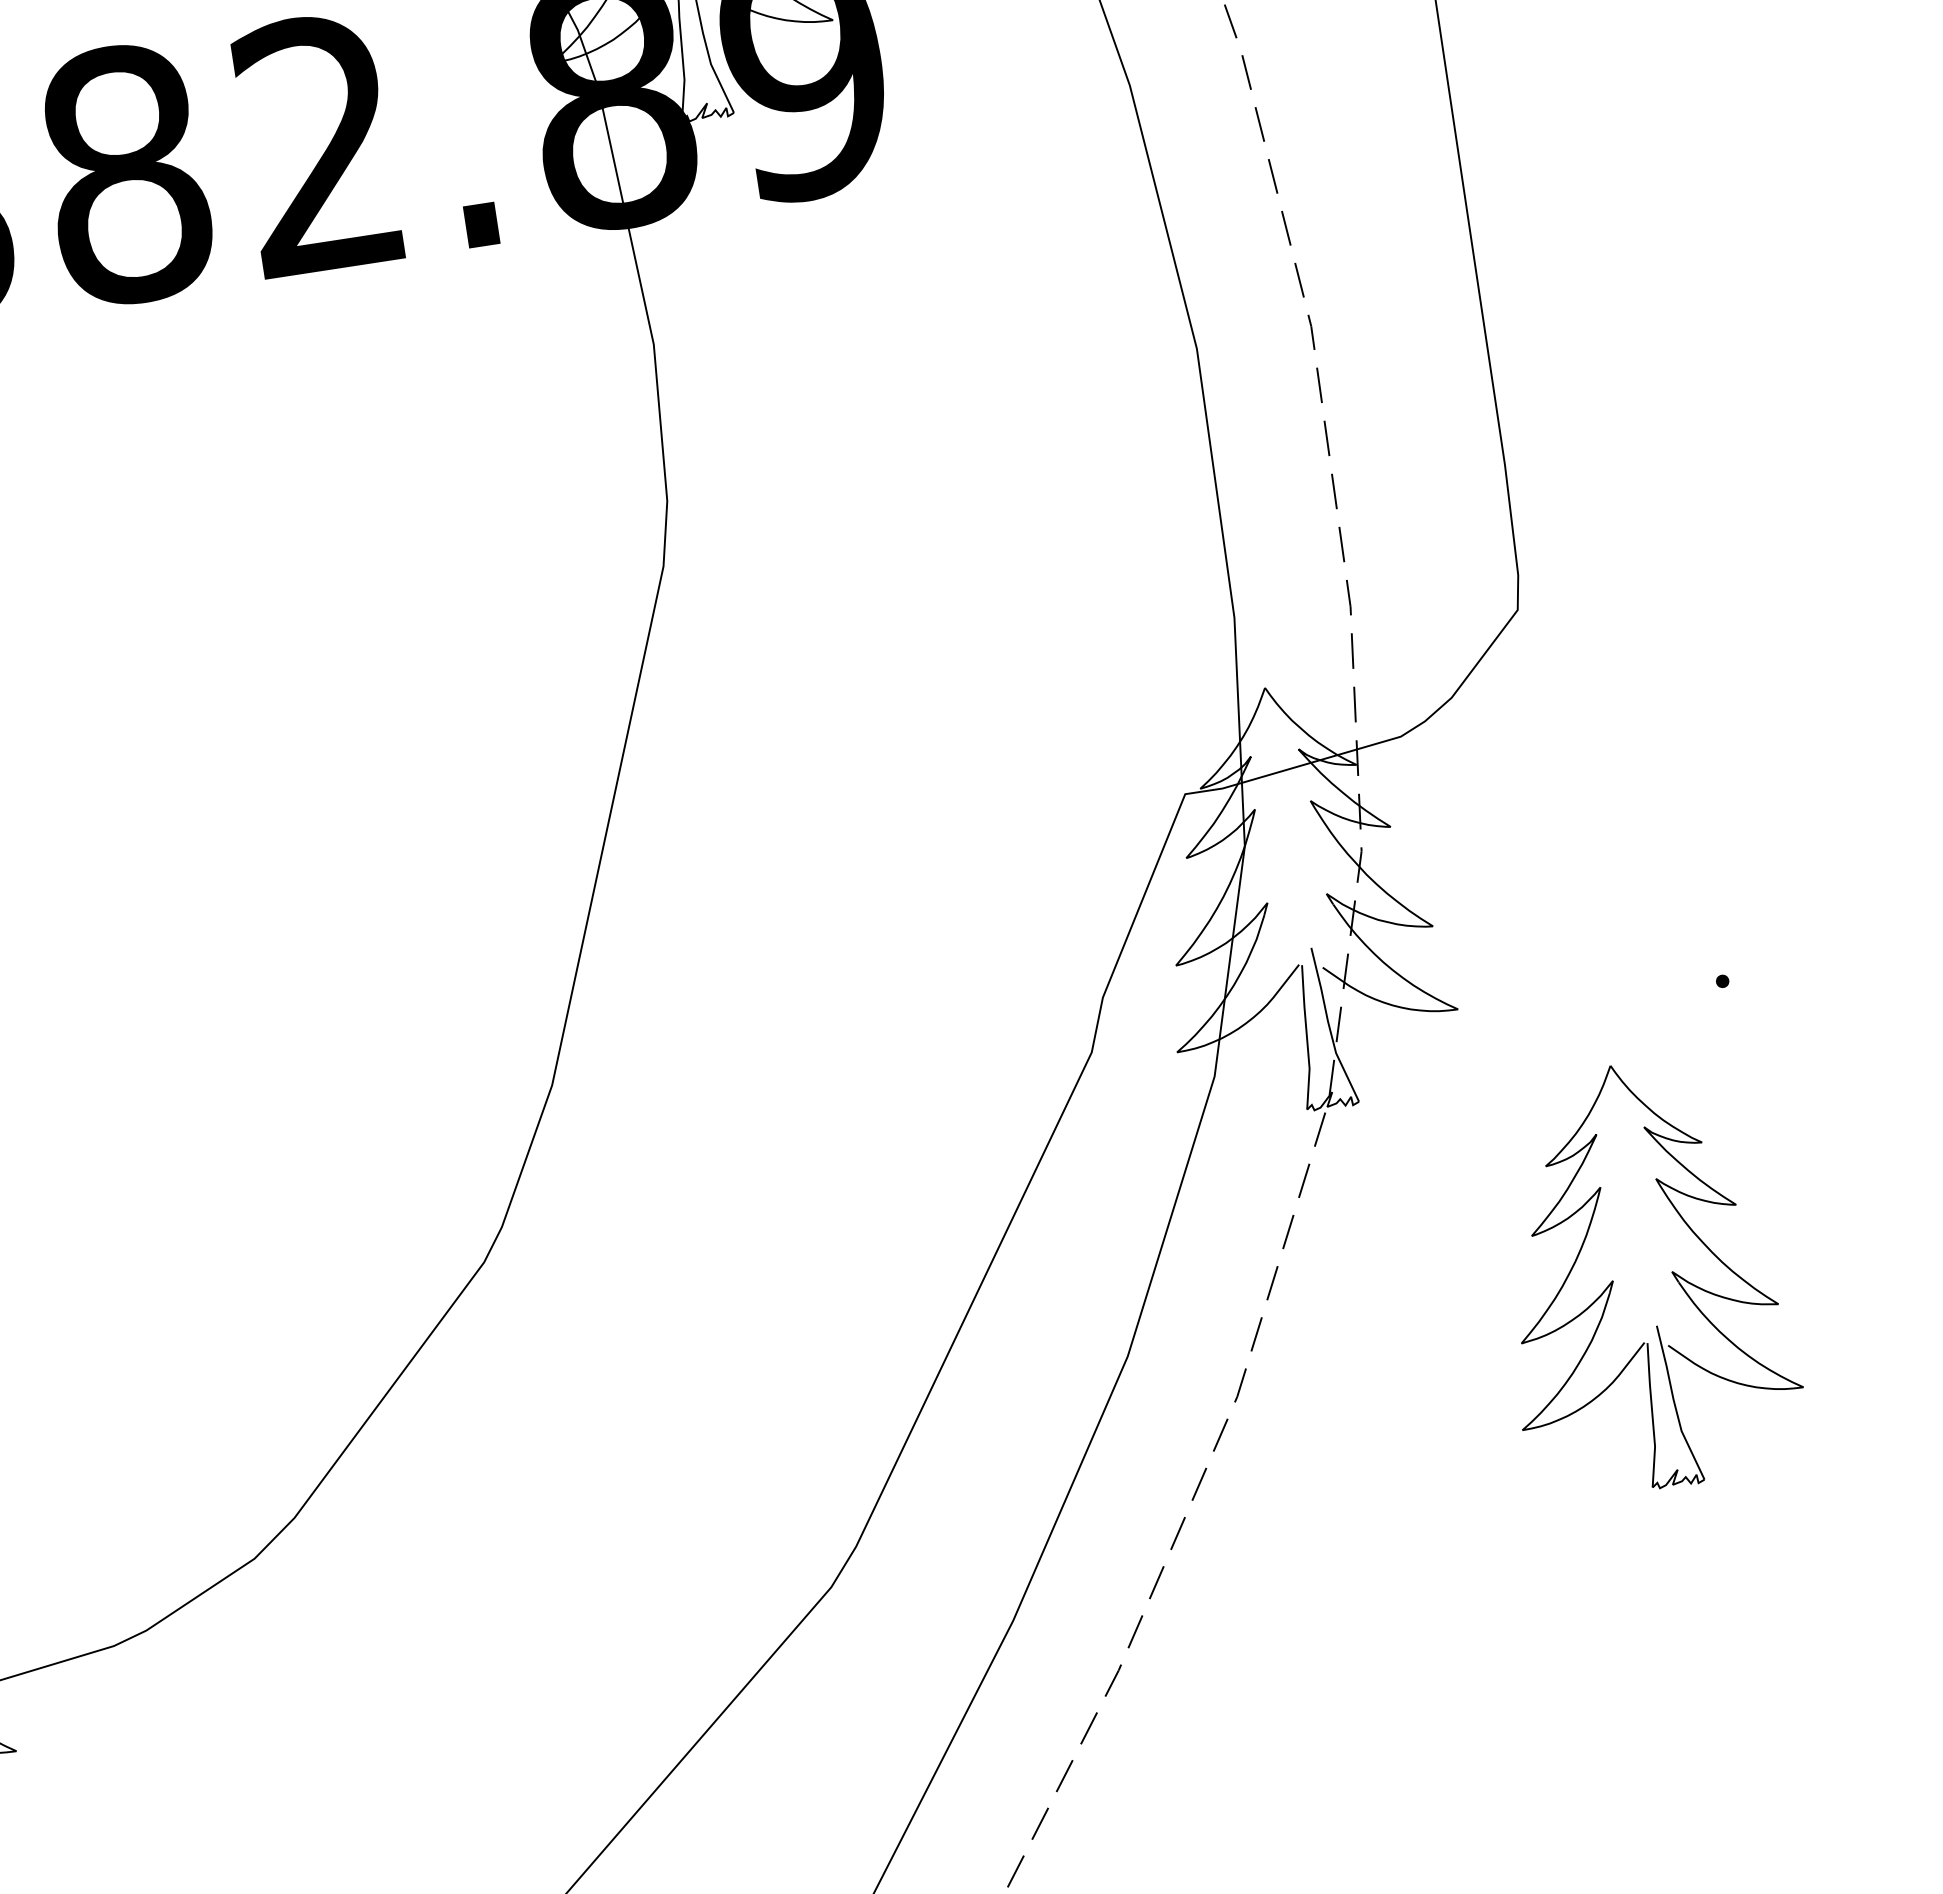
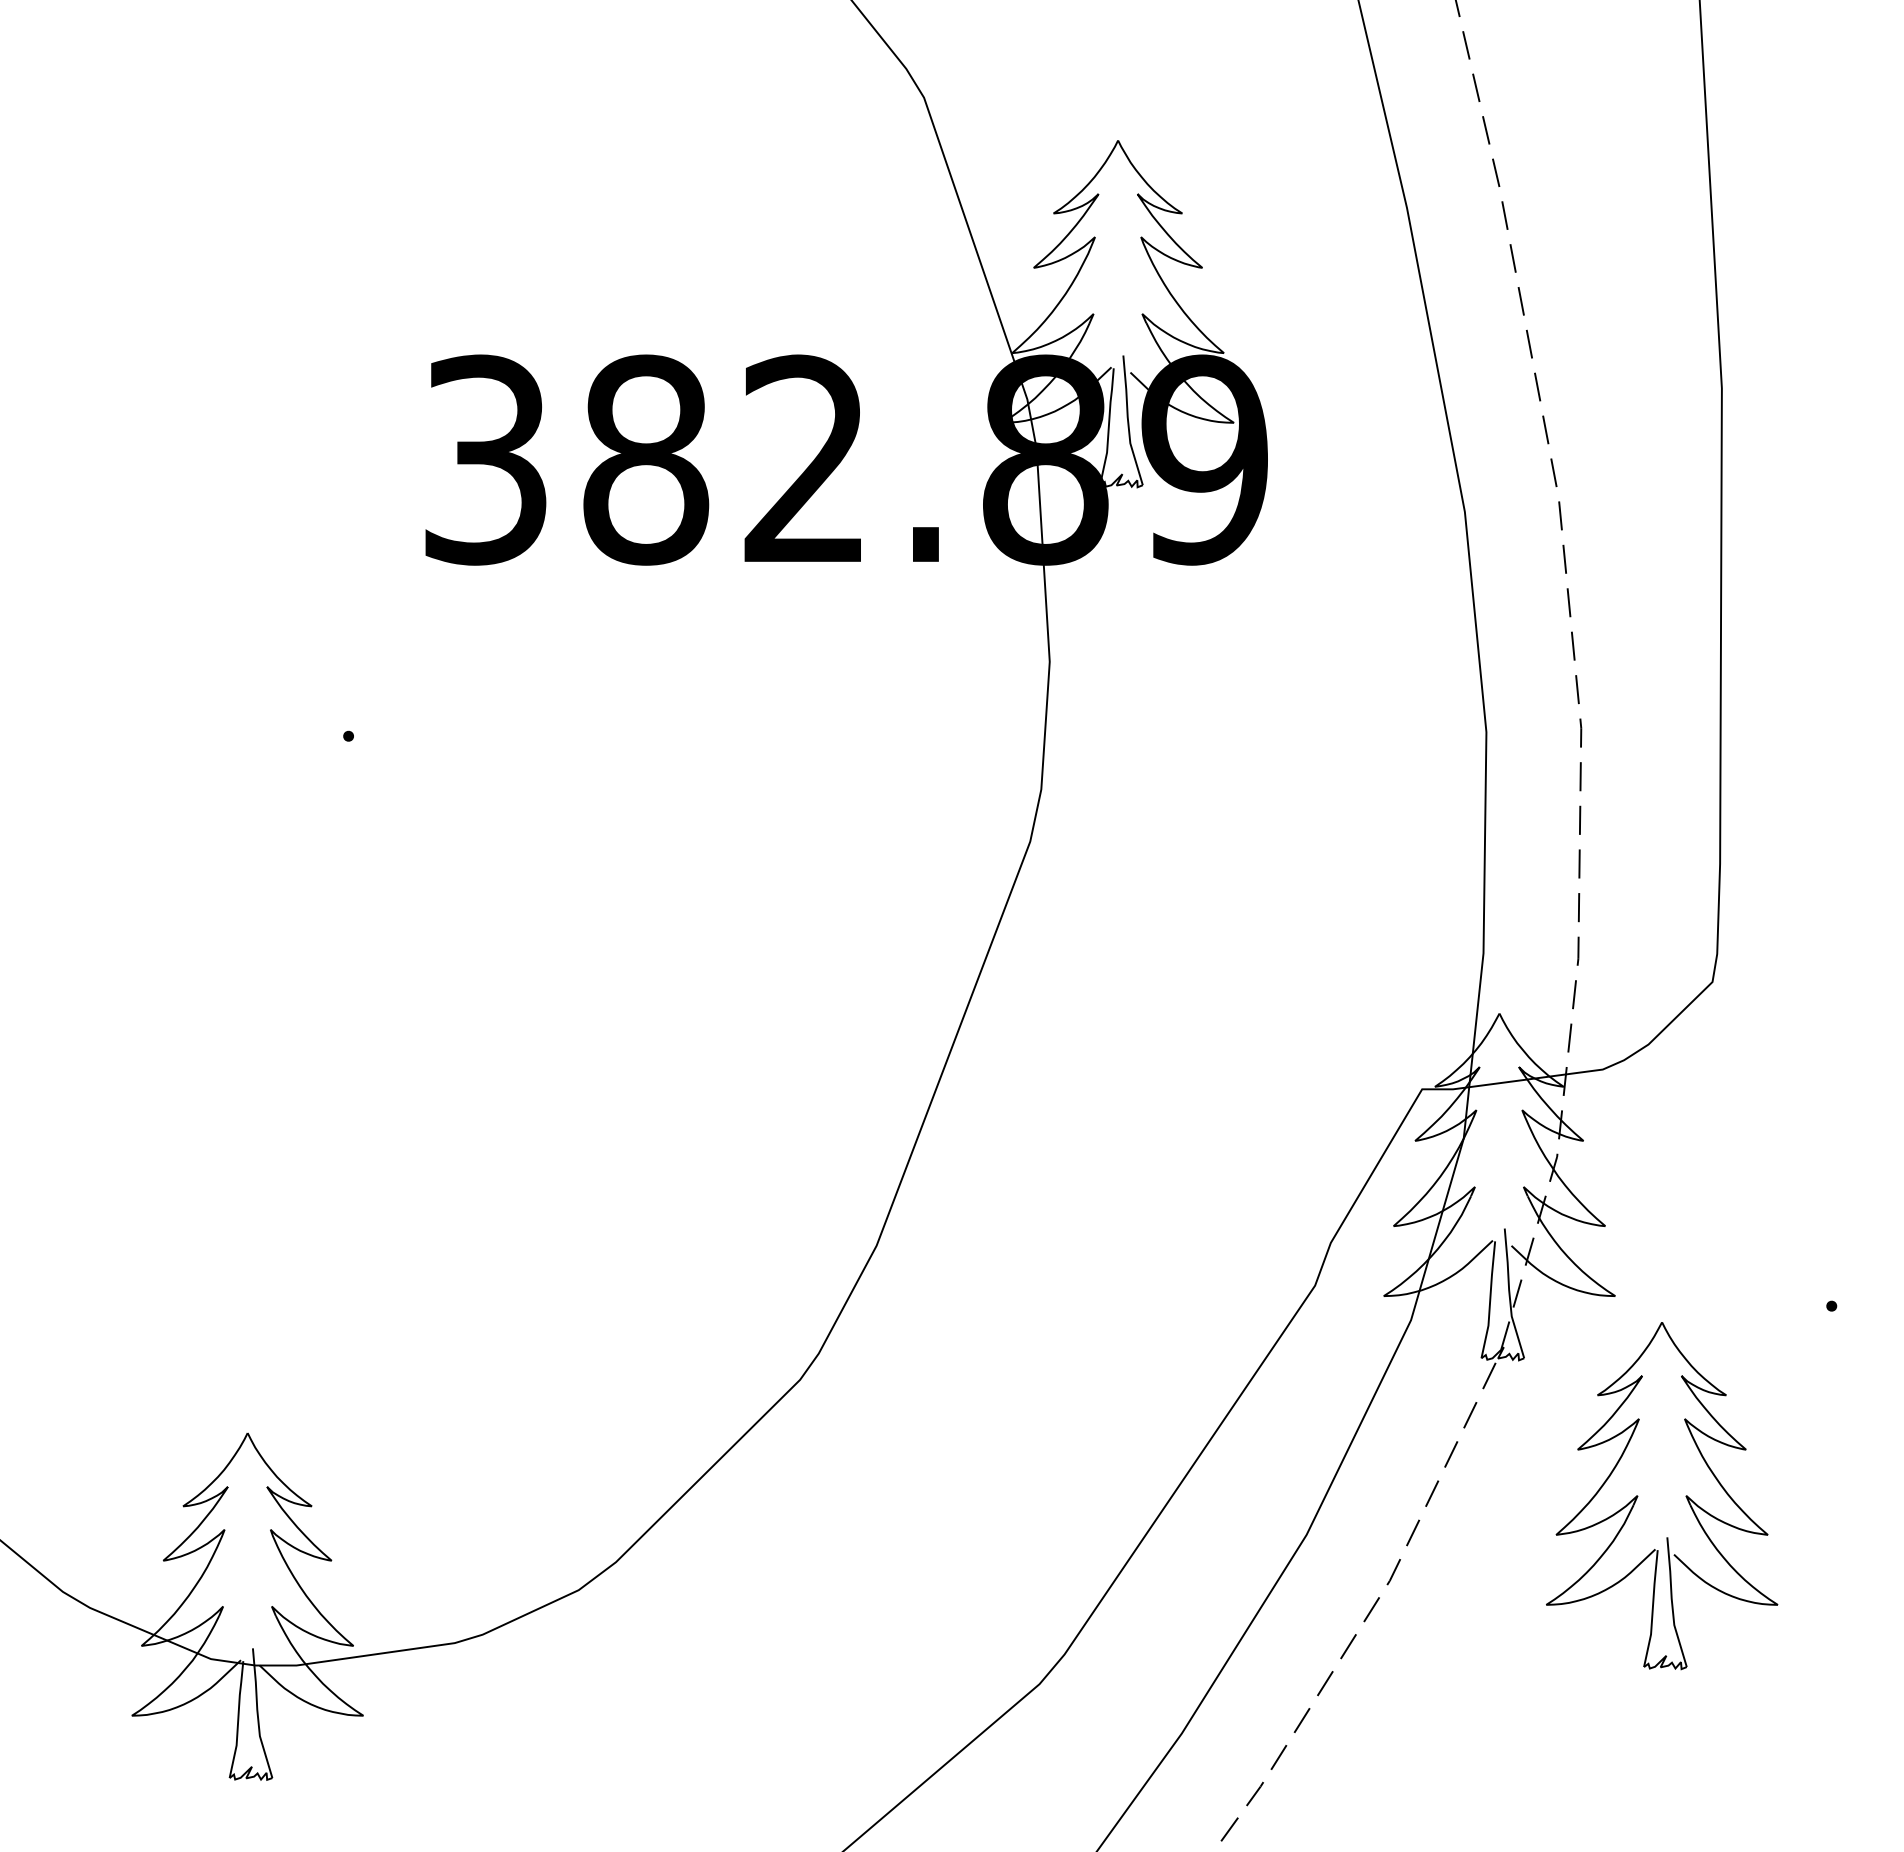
part: (1671, 1272) -> (1685, 1496), moved

